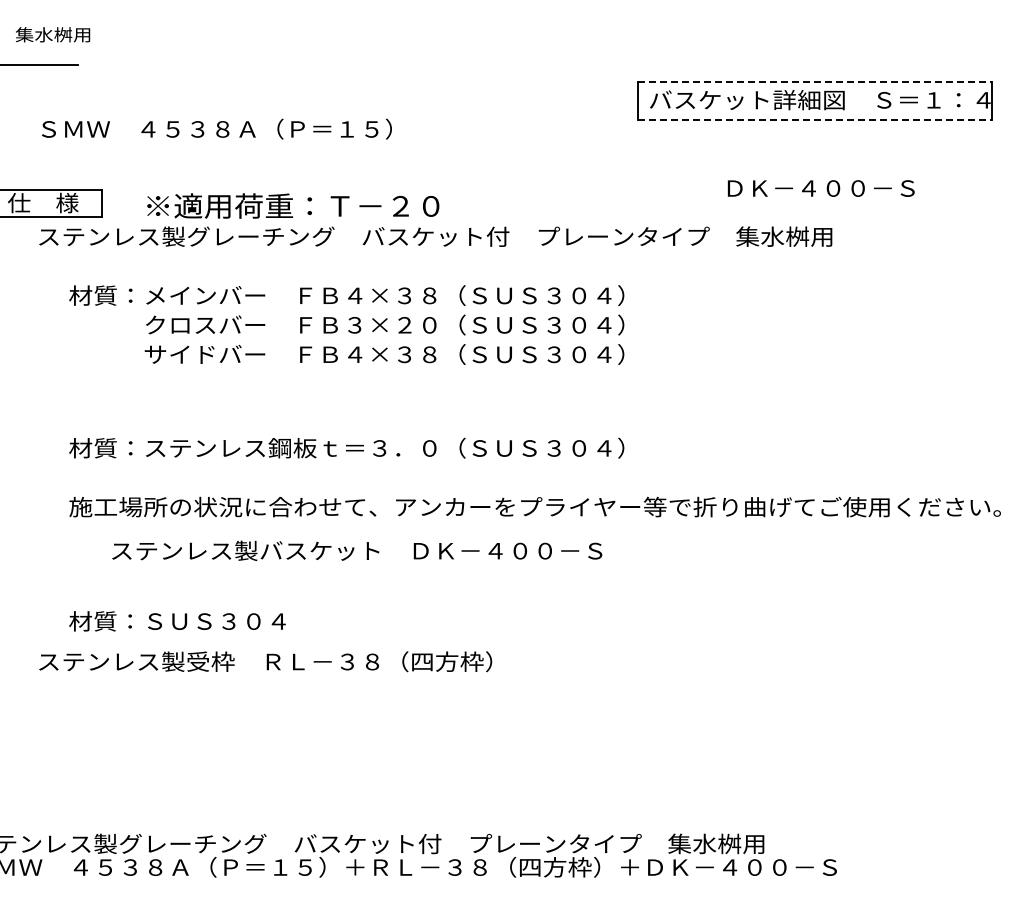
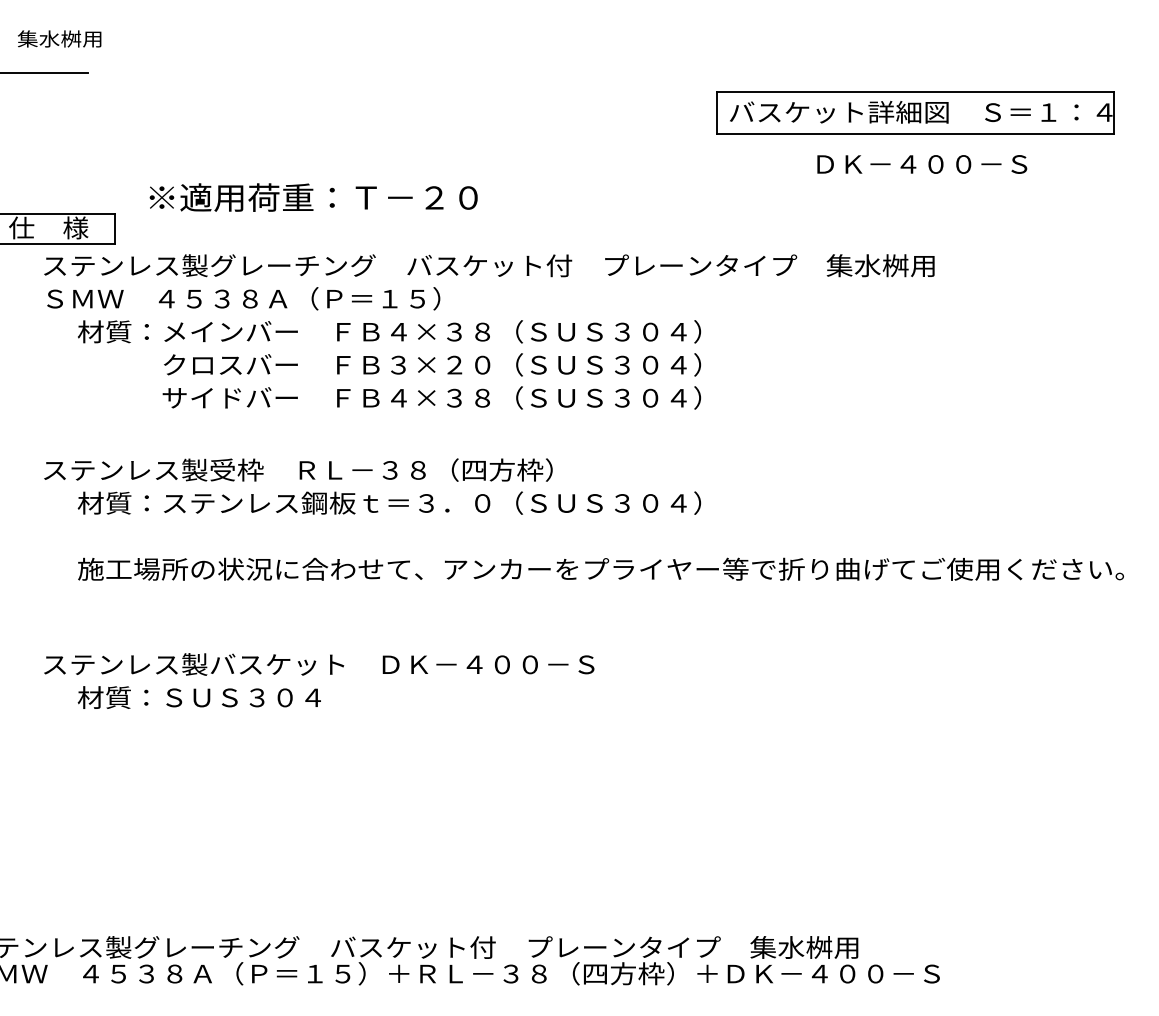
line: (815, 82) -> (915, 92), dashed -> solid
line: (815, 119) -> (915, 134), dashed -> solid
text: (216, 128) -> (243, 298), moved
text: (820, 188) -> (921, 164), moved
text: (293, 205) -> (313, 196), moved
text: (357, 550) -> (319, 664), moved
text: (265, 661) -> (298, 469), moved

